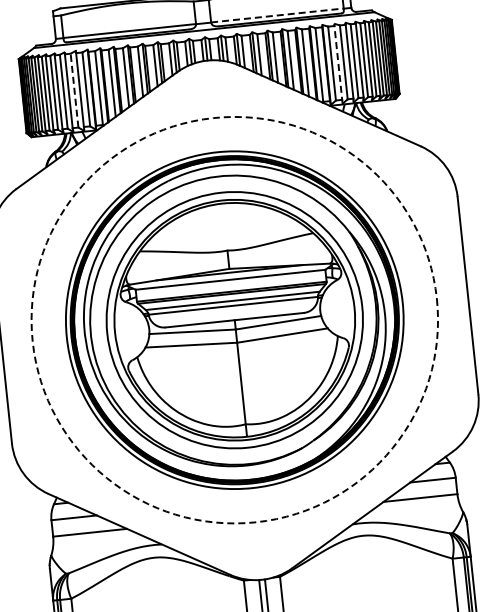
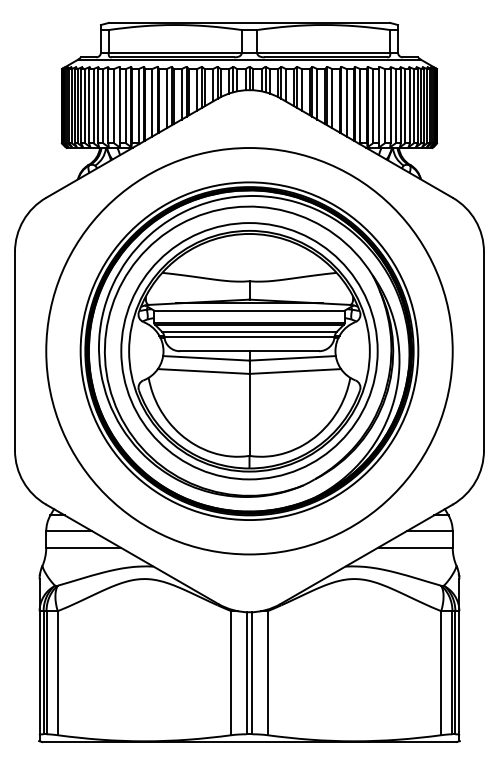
line: (277, 15) -> (323, 52), dashed -> solid
line: (338, 63) -> (379, 106), dashed -> solid
line: (74, 89) -> (114, 105), dashed -> solid
circle: (234, 320) -> (249, 351), dashed -> solid

